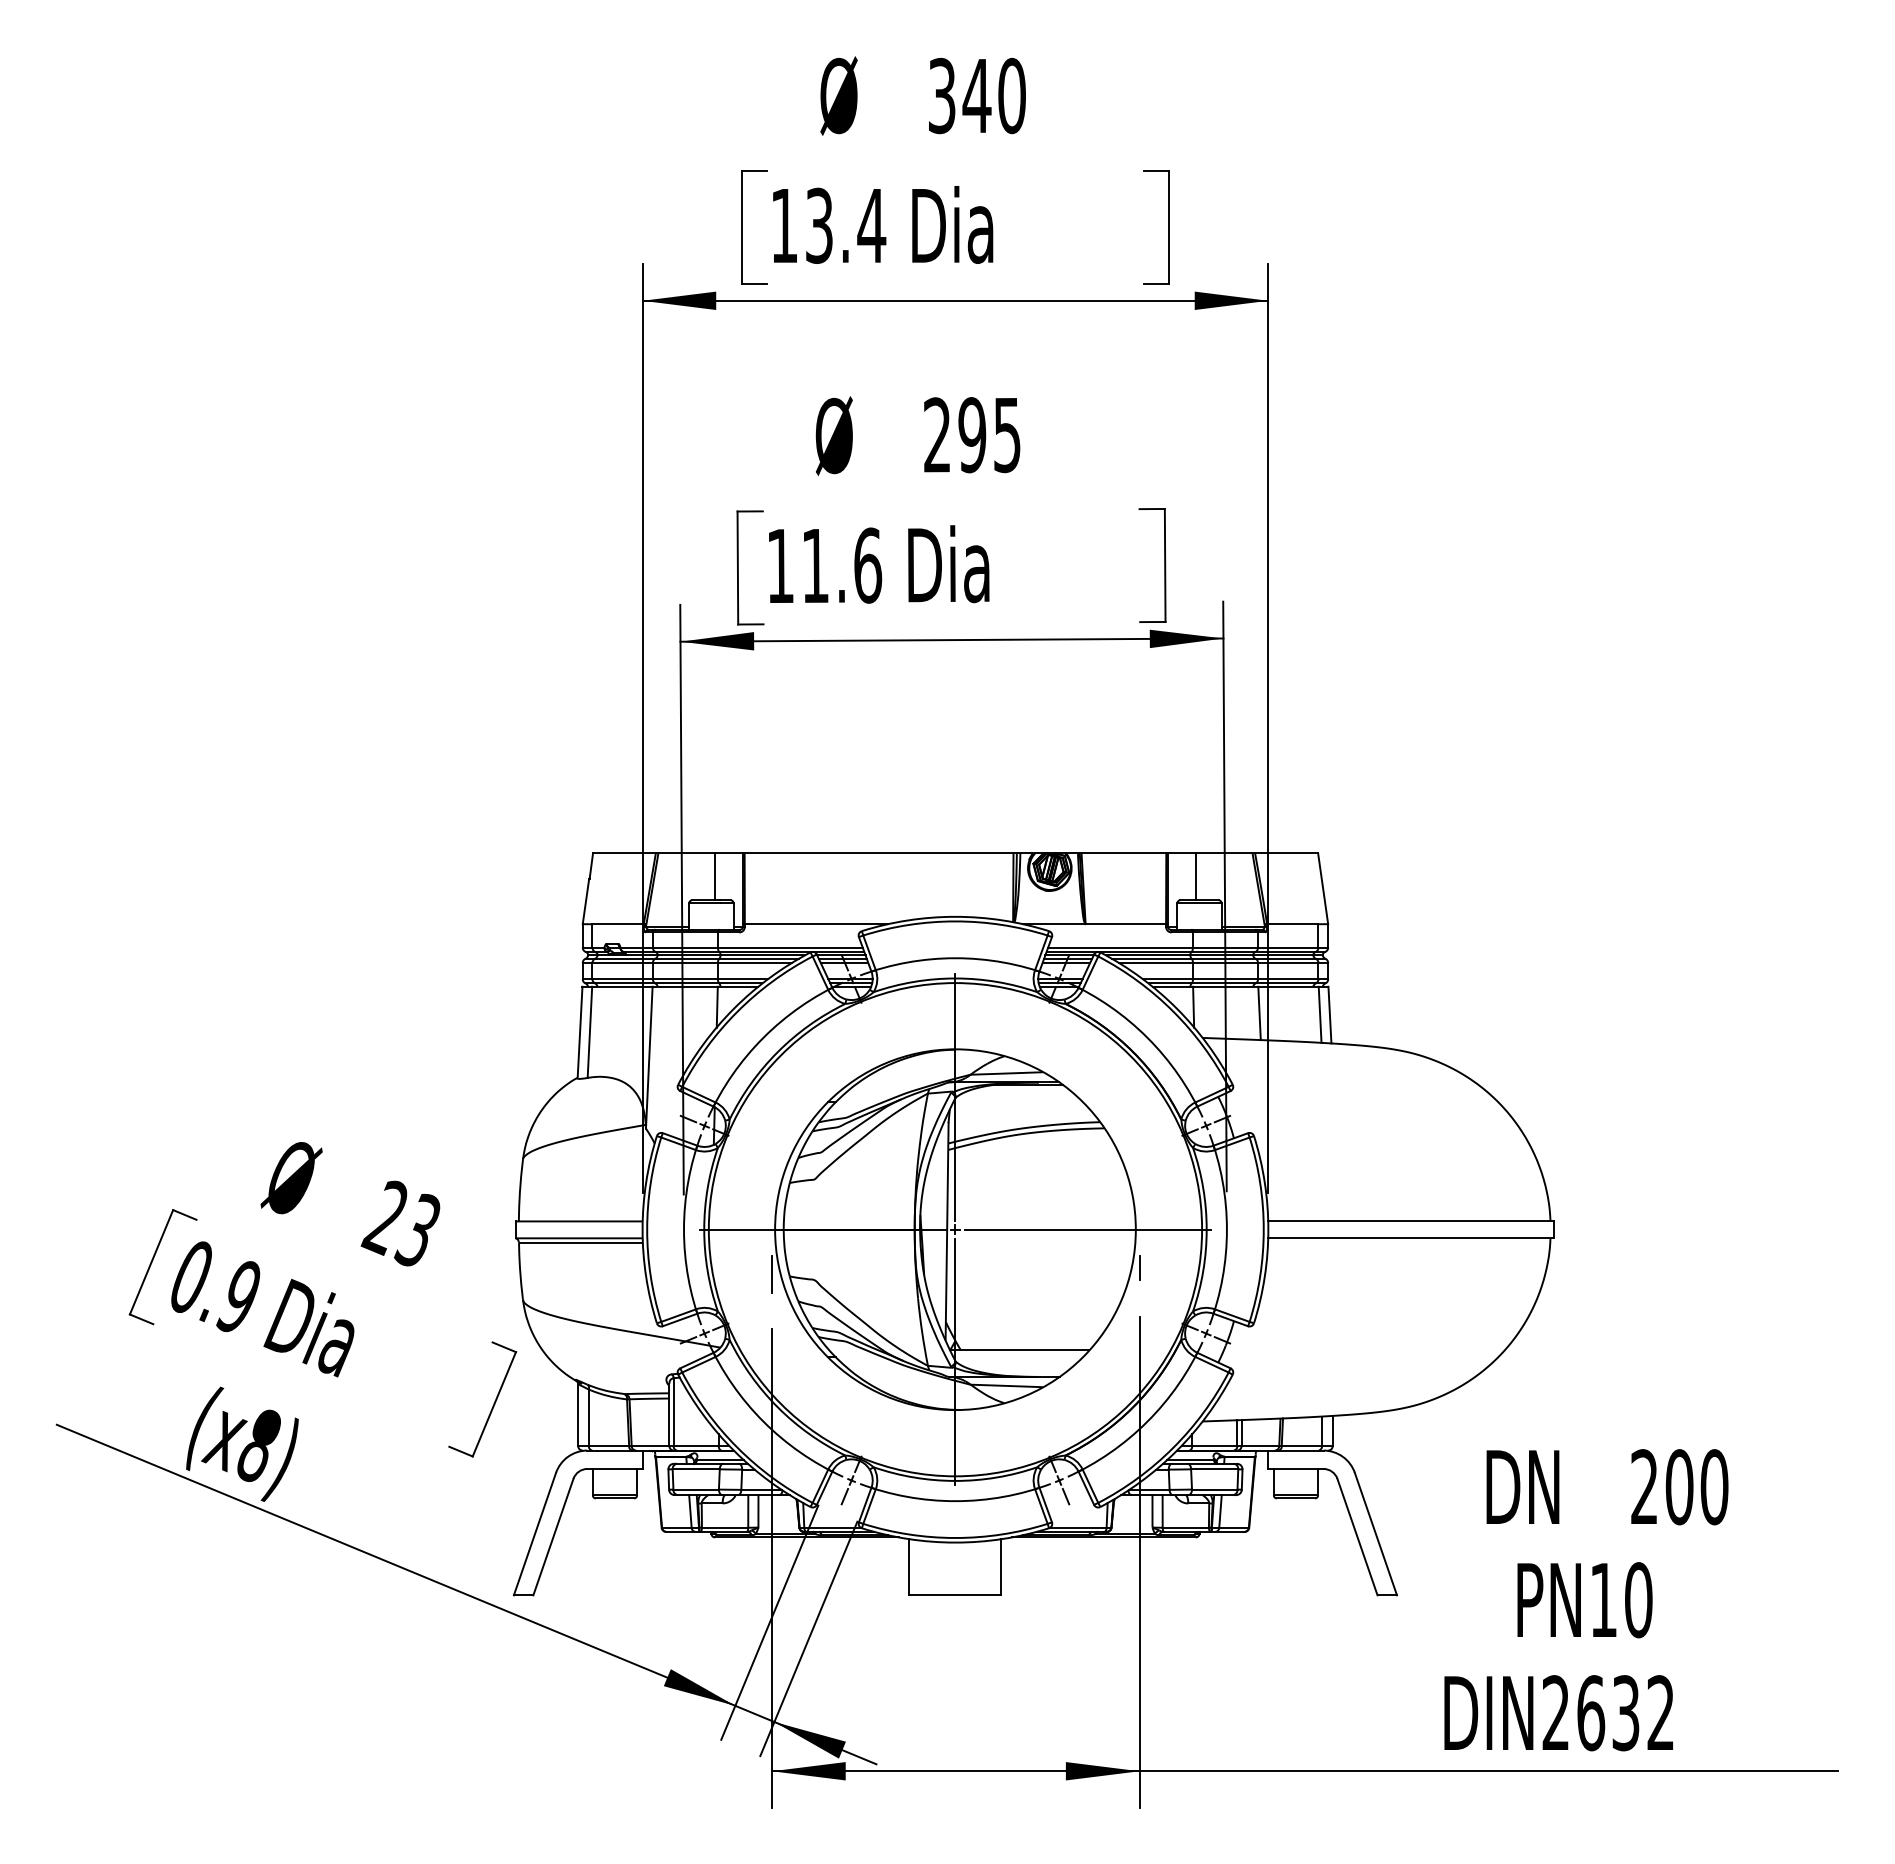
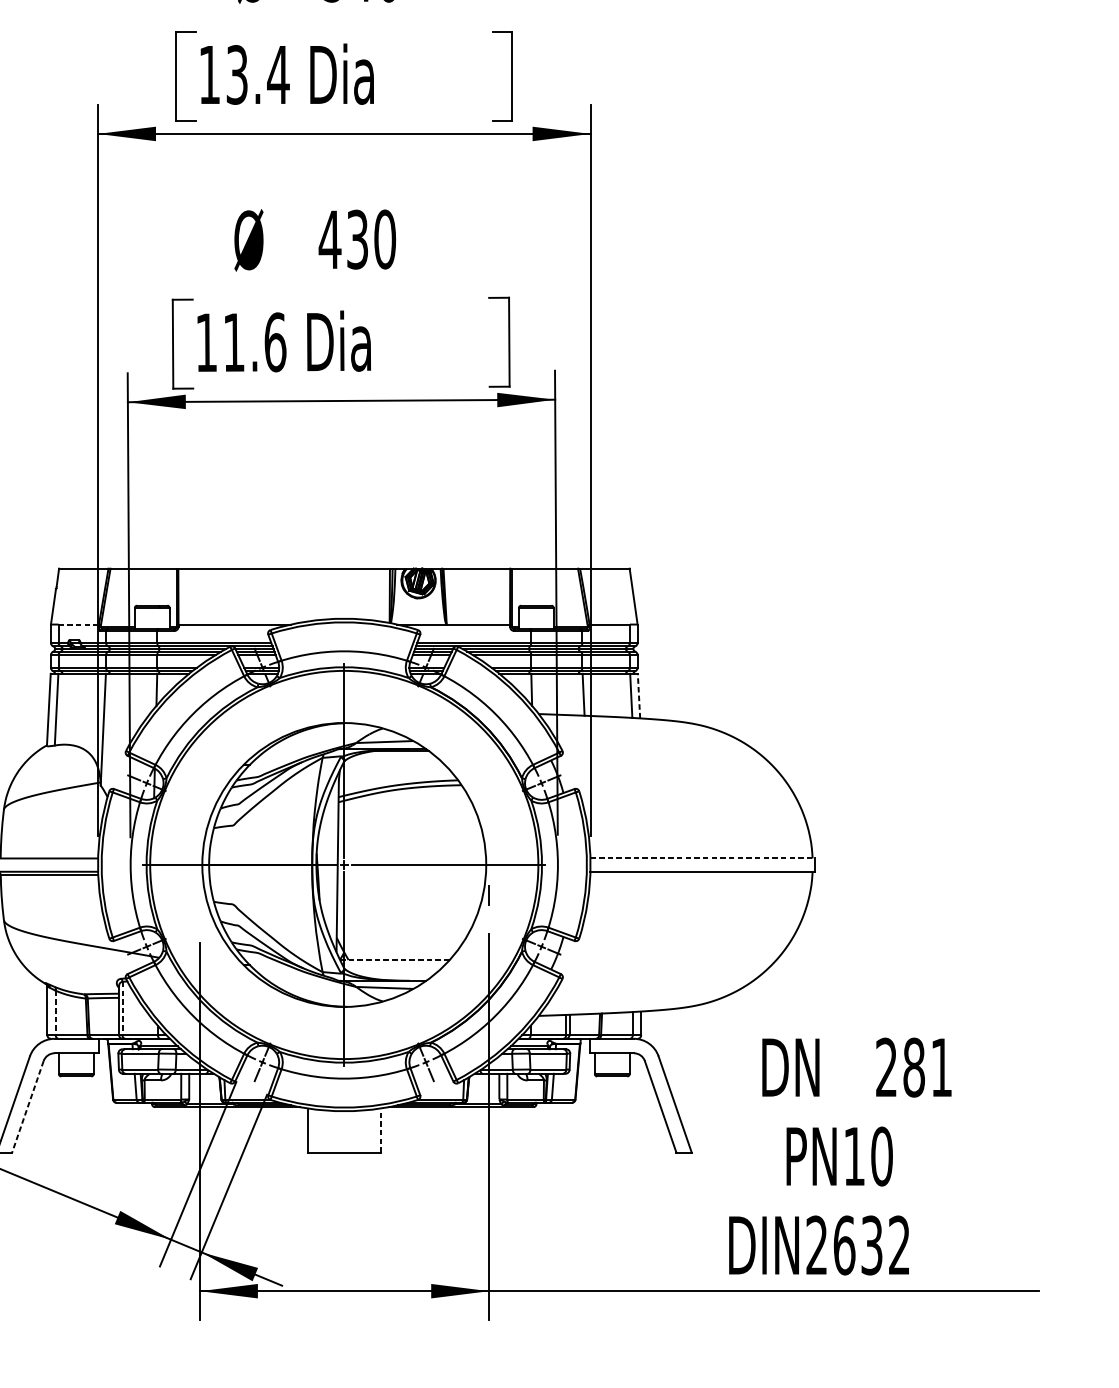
text: (971, 434) -> (356, 239), 295 -> 430
line: (715, 876) -> (155, 587), removed
line: (1195, 876) -> (533, 587), removed
line: (618, 924) -> (79, 624), solid -> dashed
line: (1329, 1014) -> (638, 695), solid -> dashed
line: (1410, 1221) -> (702, 858), solid -> dashed
line: (772, 1274) -> (200, 900), removed
line: (1019, 1350) -> (394, 960), solid -> dashed
line: (673, 1412) -> (122, 1008), solid -> dashed
line: (588, 1418) -> (55, 1013), solid -> dashed
text: (1696, 1487) -> (927, 1067), 200 -> 281
line: (553, 1537) -> (27, 1107), solid -> dashed
line: (1001, 1566) -> (380, 1130), solid -> dashed

